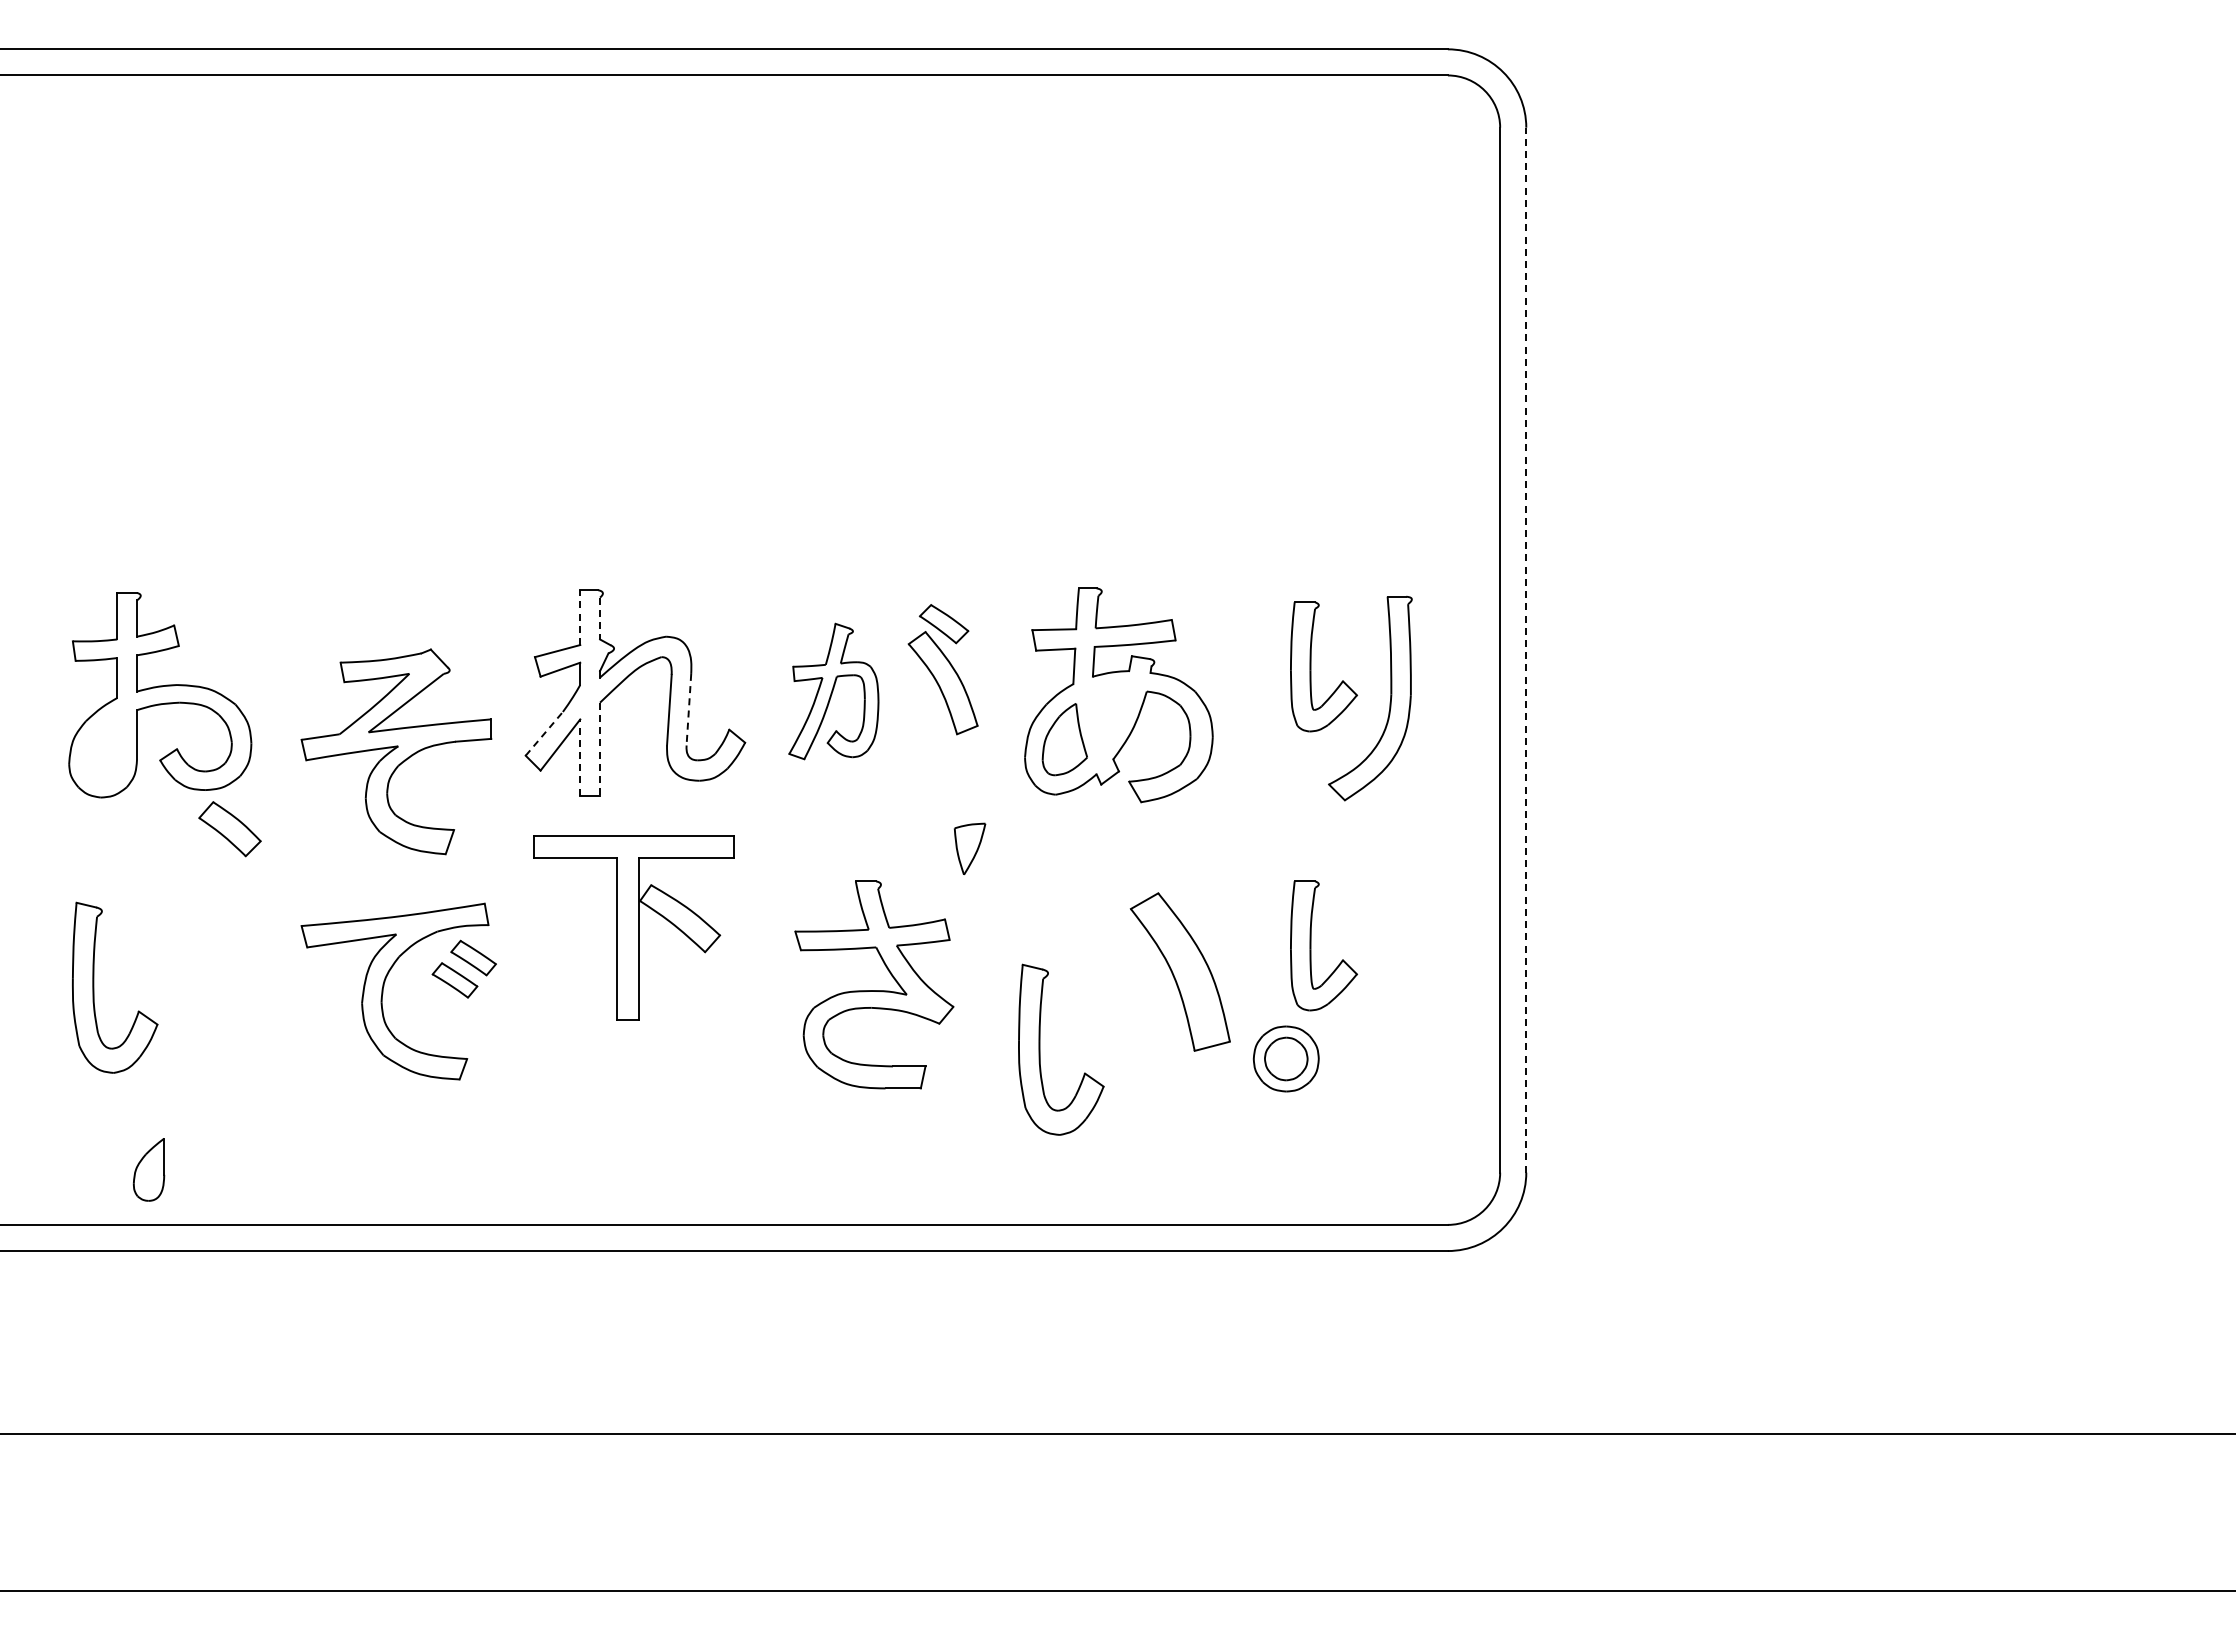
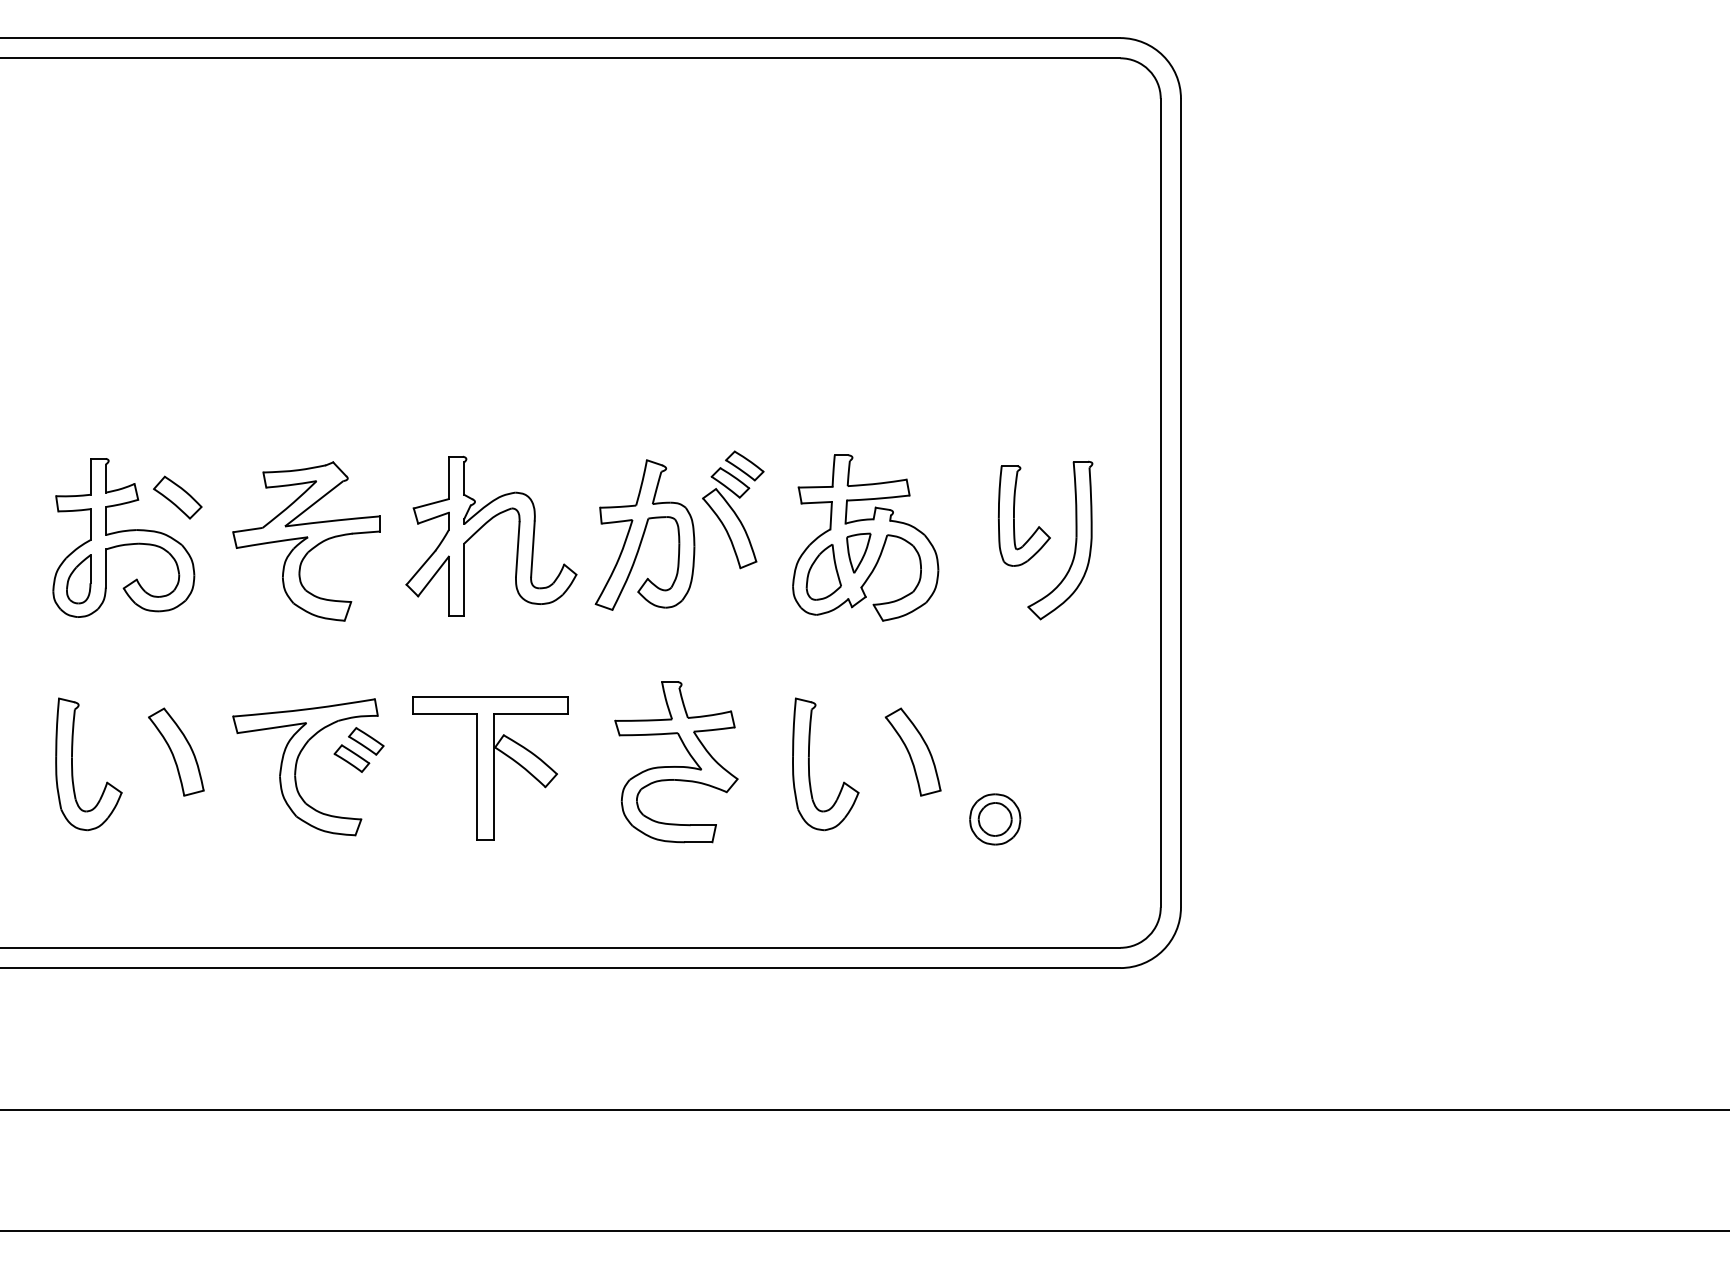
part: (962, 601) -> (744, 465), added
line: (580, 617) -> (449, 477), dashed -> solid
line: (600, 618) -> (464, 478), dashed -> solid
line: (1526, 649) -> (1181, 502), dashed -> solid
part: (833, 691) -> (644, 535), size x1.43
line: (688, 709) -> (532, 548), dashed -> solid
line: (544, 733) -> (421, 567), dashed -> solid
line: (600, 749) -> (464, 579), dashed -> solid
part: (396, 751) -> (306, 541), moved
line: (580, 757) -> (449, 586), dashed -> solid
part: (229, 829) -> (177, 497), moved
part: (969, 848) -> (858, 552), moved
part: (633, 927) -> (490, 767), moved
part: (1311, 945) -> (1014, 731), removed
part: (227, 971) -> (175, 751), added
part: (1179, 971) -> (912, 751), size x0.71
part: (1040, 1049) -> (809, 764), moved
part: (149, 1169) -> (79, 579), moved

